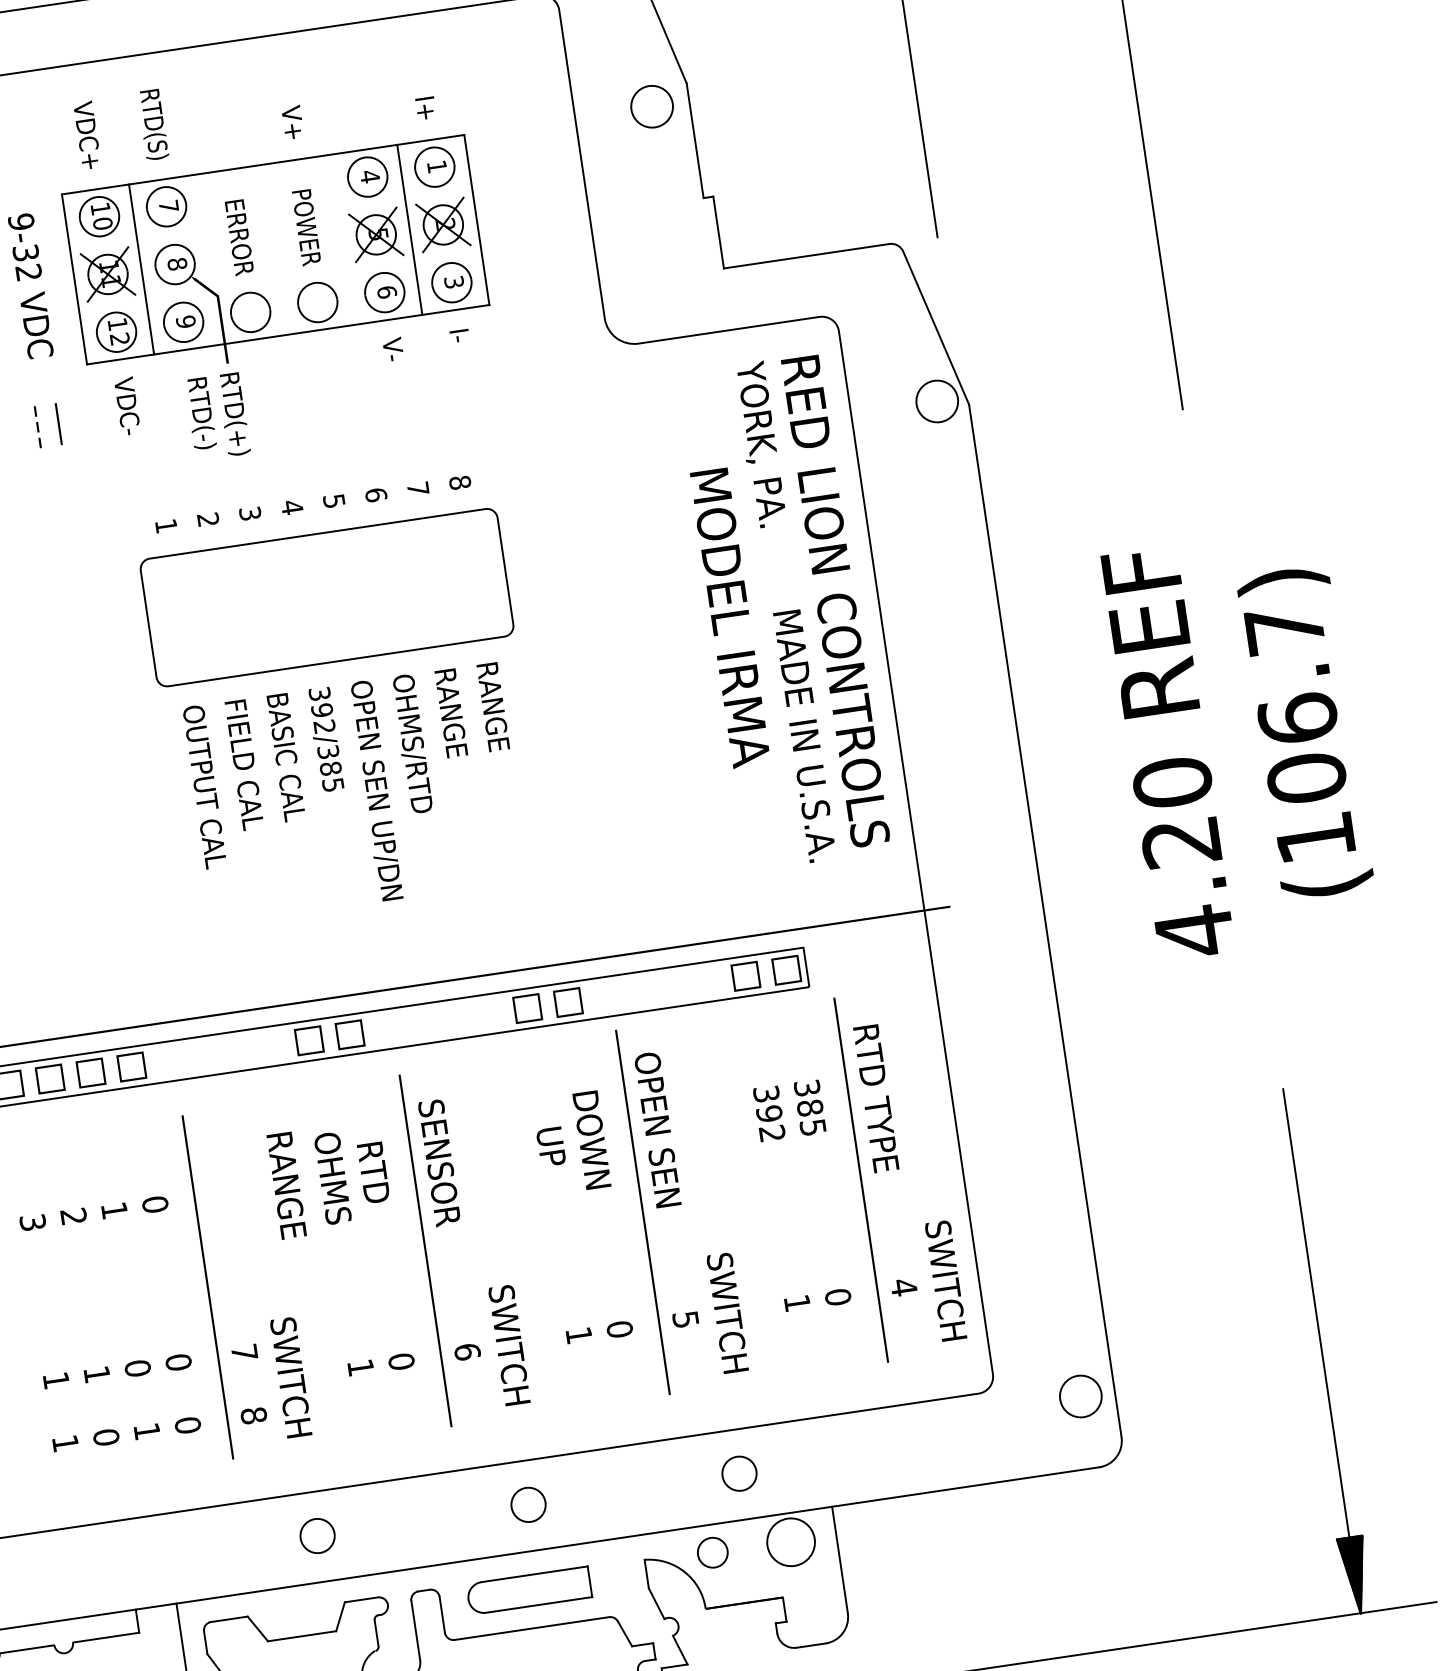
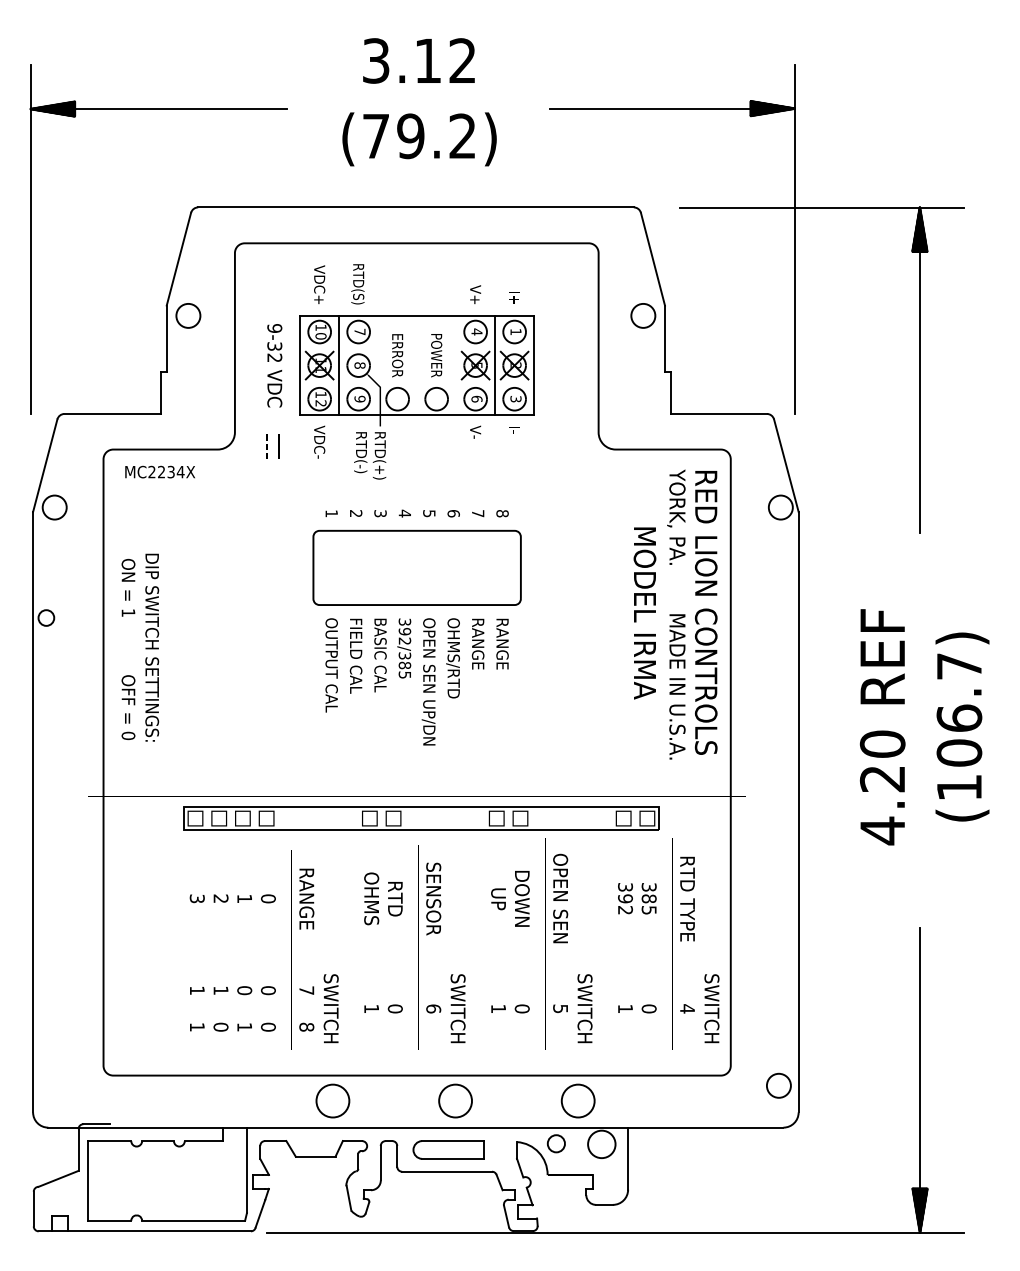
text: (292, 122) -> (475, 294), moved
text: (286, 1184) -> (306, 898), moved
circle: (738, 1472) -> (577, 1100), size x1.67
circle: (528, 1503) -> (455, 1100), size x1.67
circle: (316, 1535) -> (332, 1100), size x1.67

